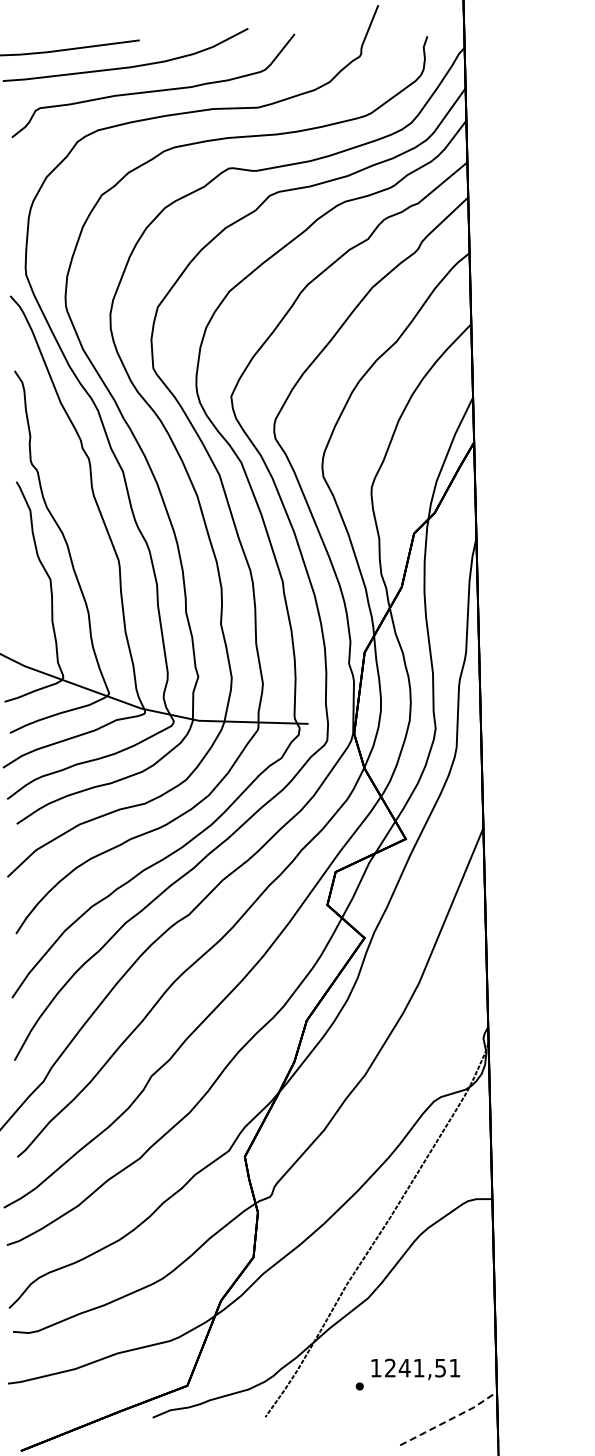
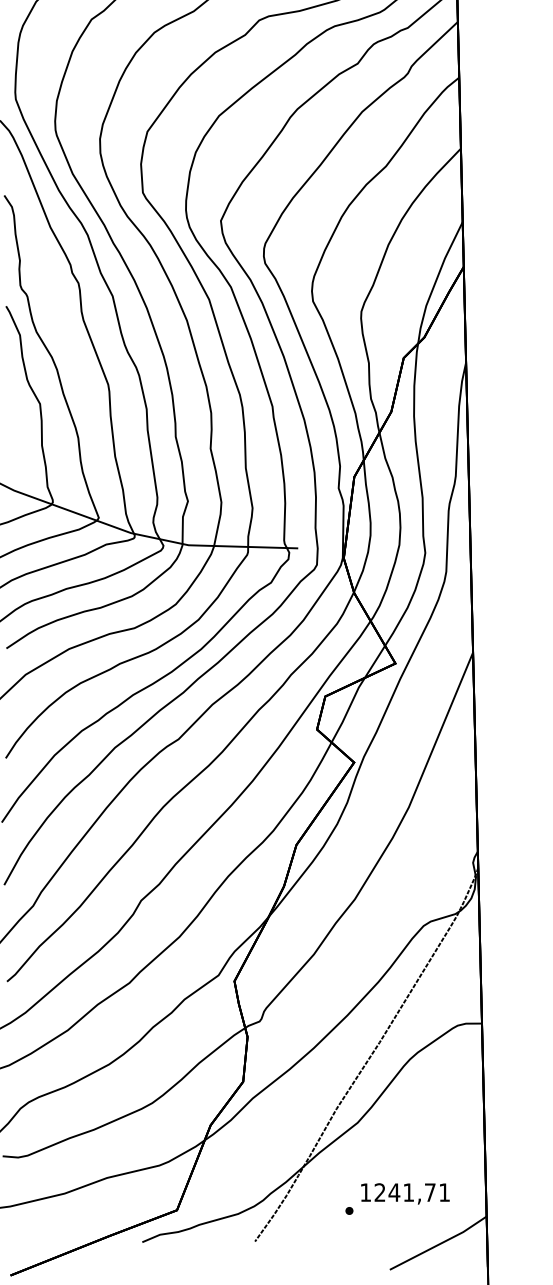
text: (440, 1368) -> (430, 1192), 1241,51 -> 1241,71
line: (451, 1418) -> (441, 1242), dashed -> solid

